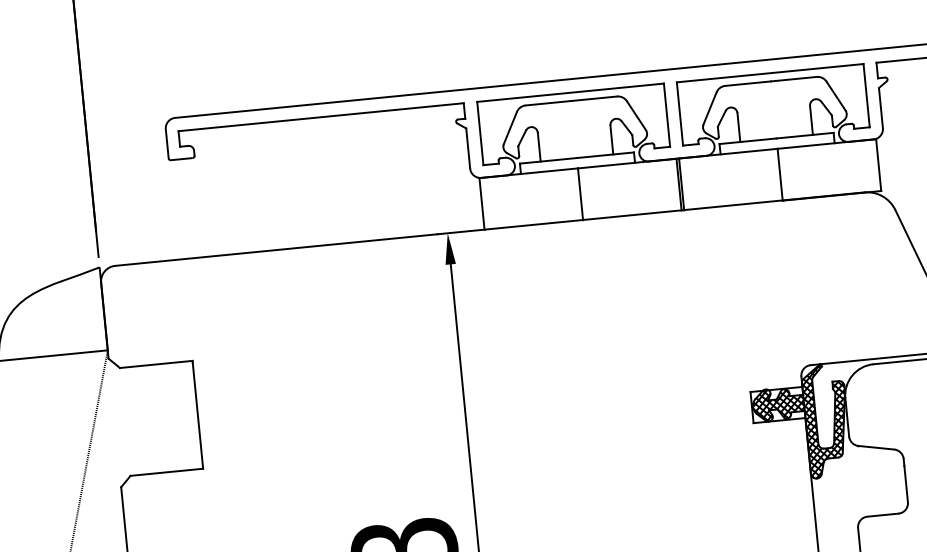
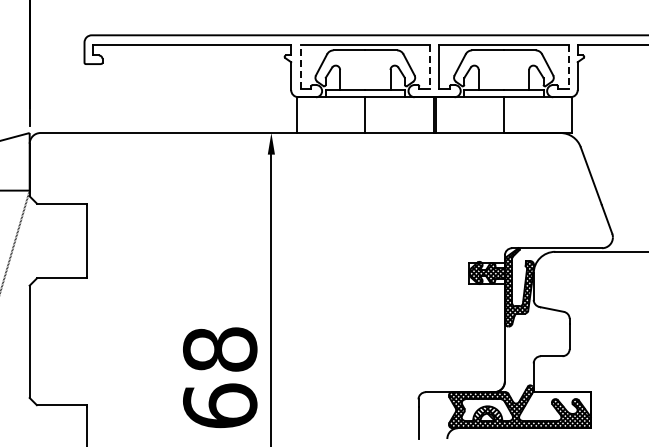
line: (866, 95) -> (568, 66), solid -> dashed
line: (667, 114) -> (430, 66), solid -> dashed
line: (480, 133) -> (300, 66), solid -> dashed

